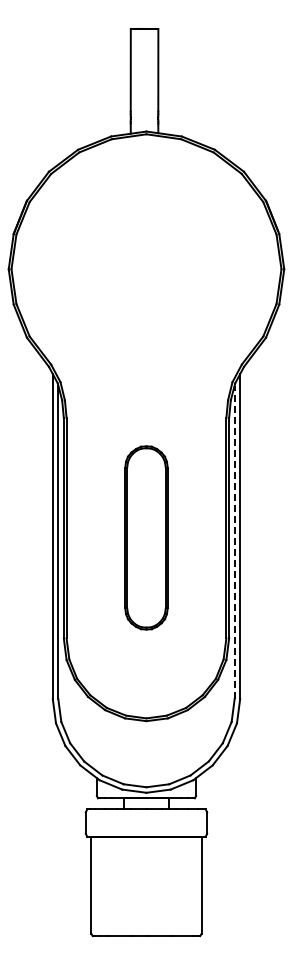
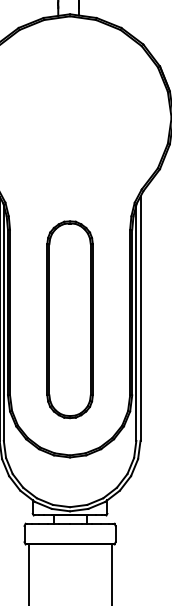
part: (146, 537) -> (70, 319), size x1.43
line: (234, 542) -> (136, 323), dashed -> solid

